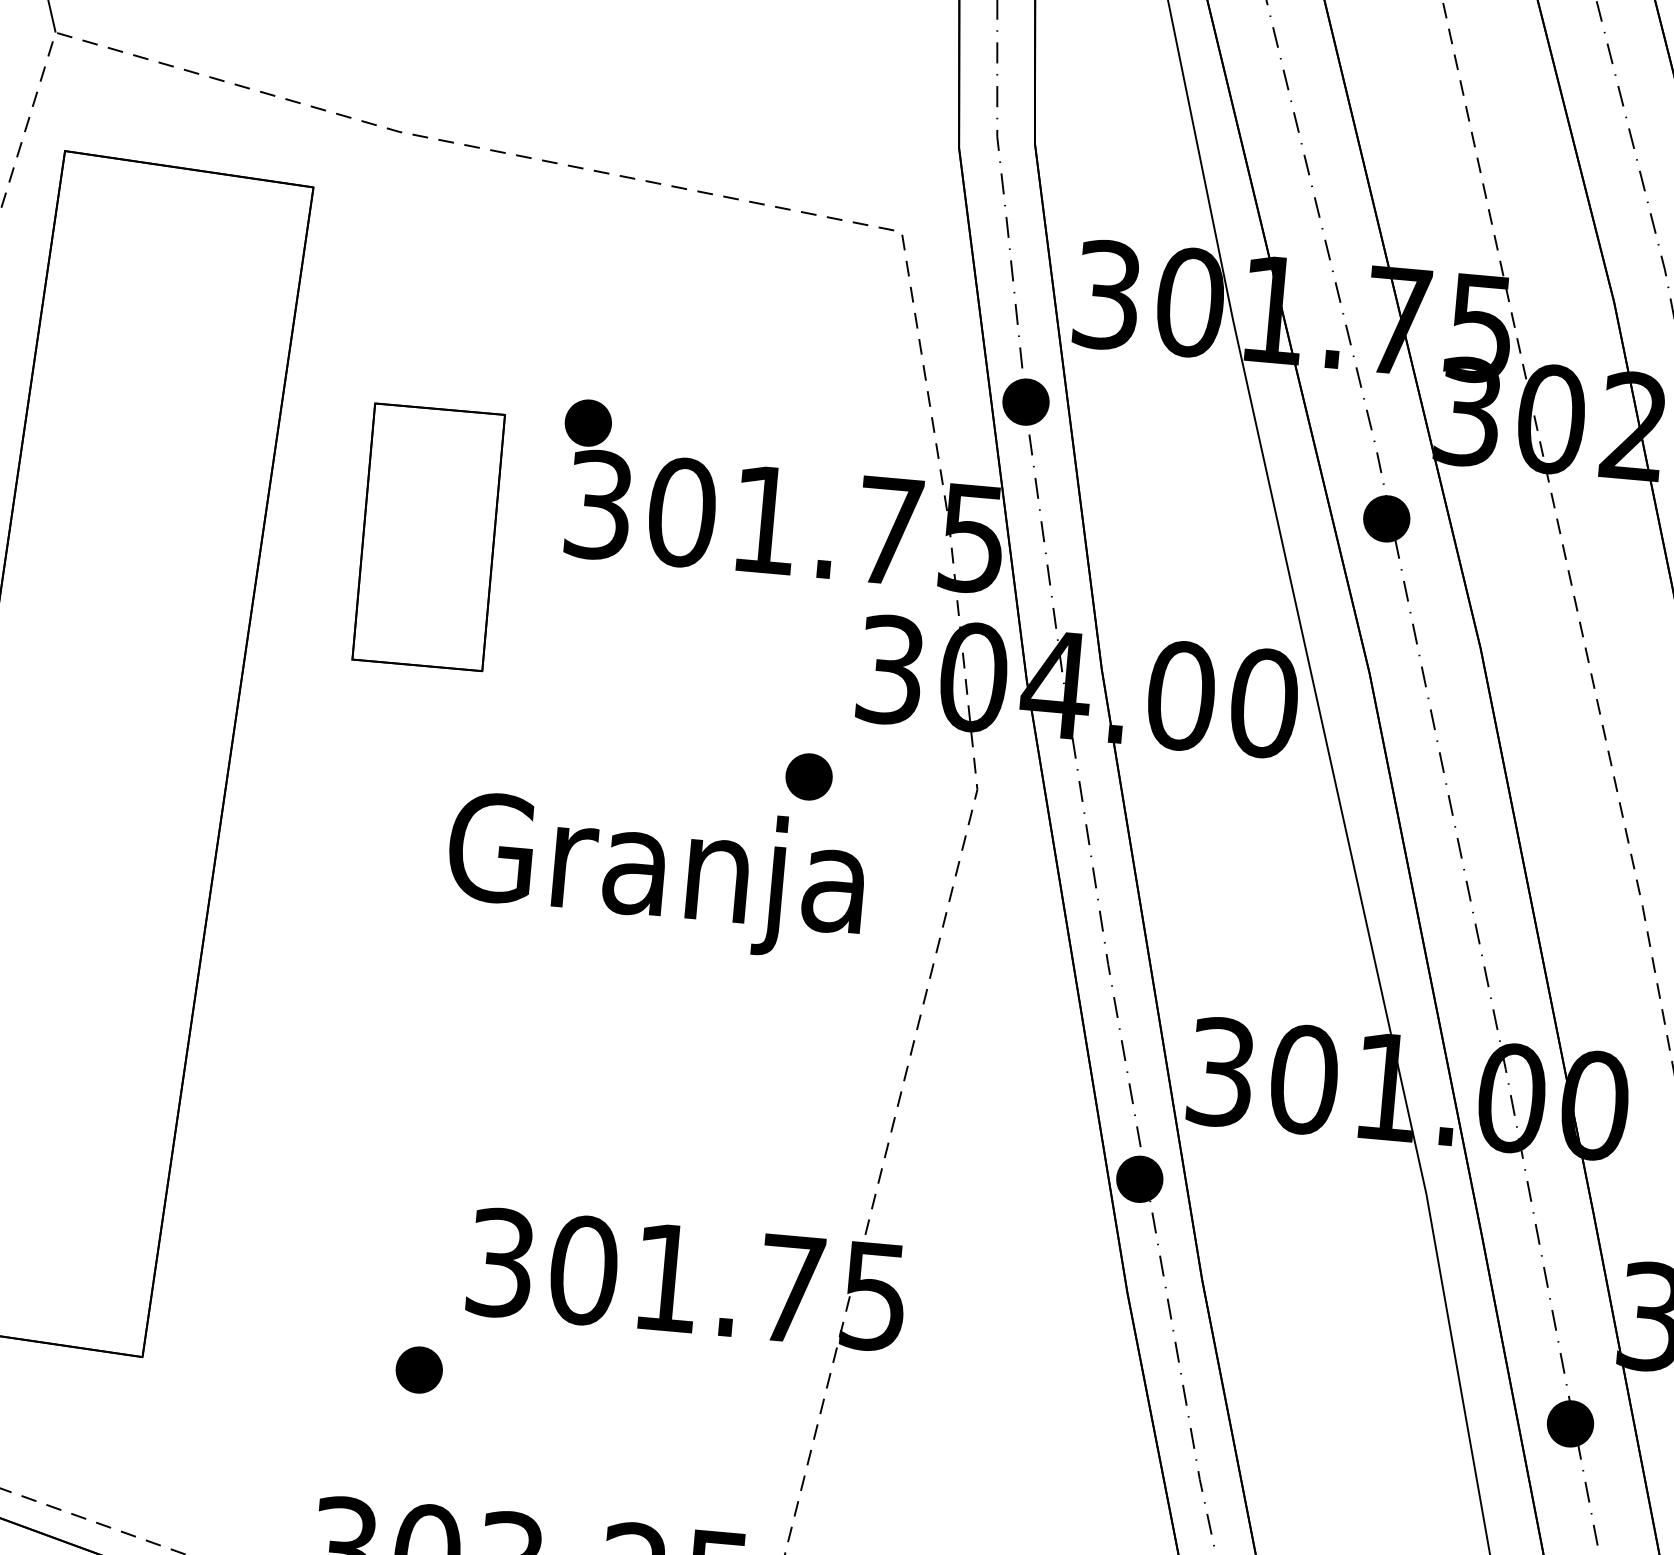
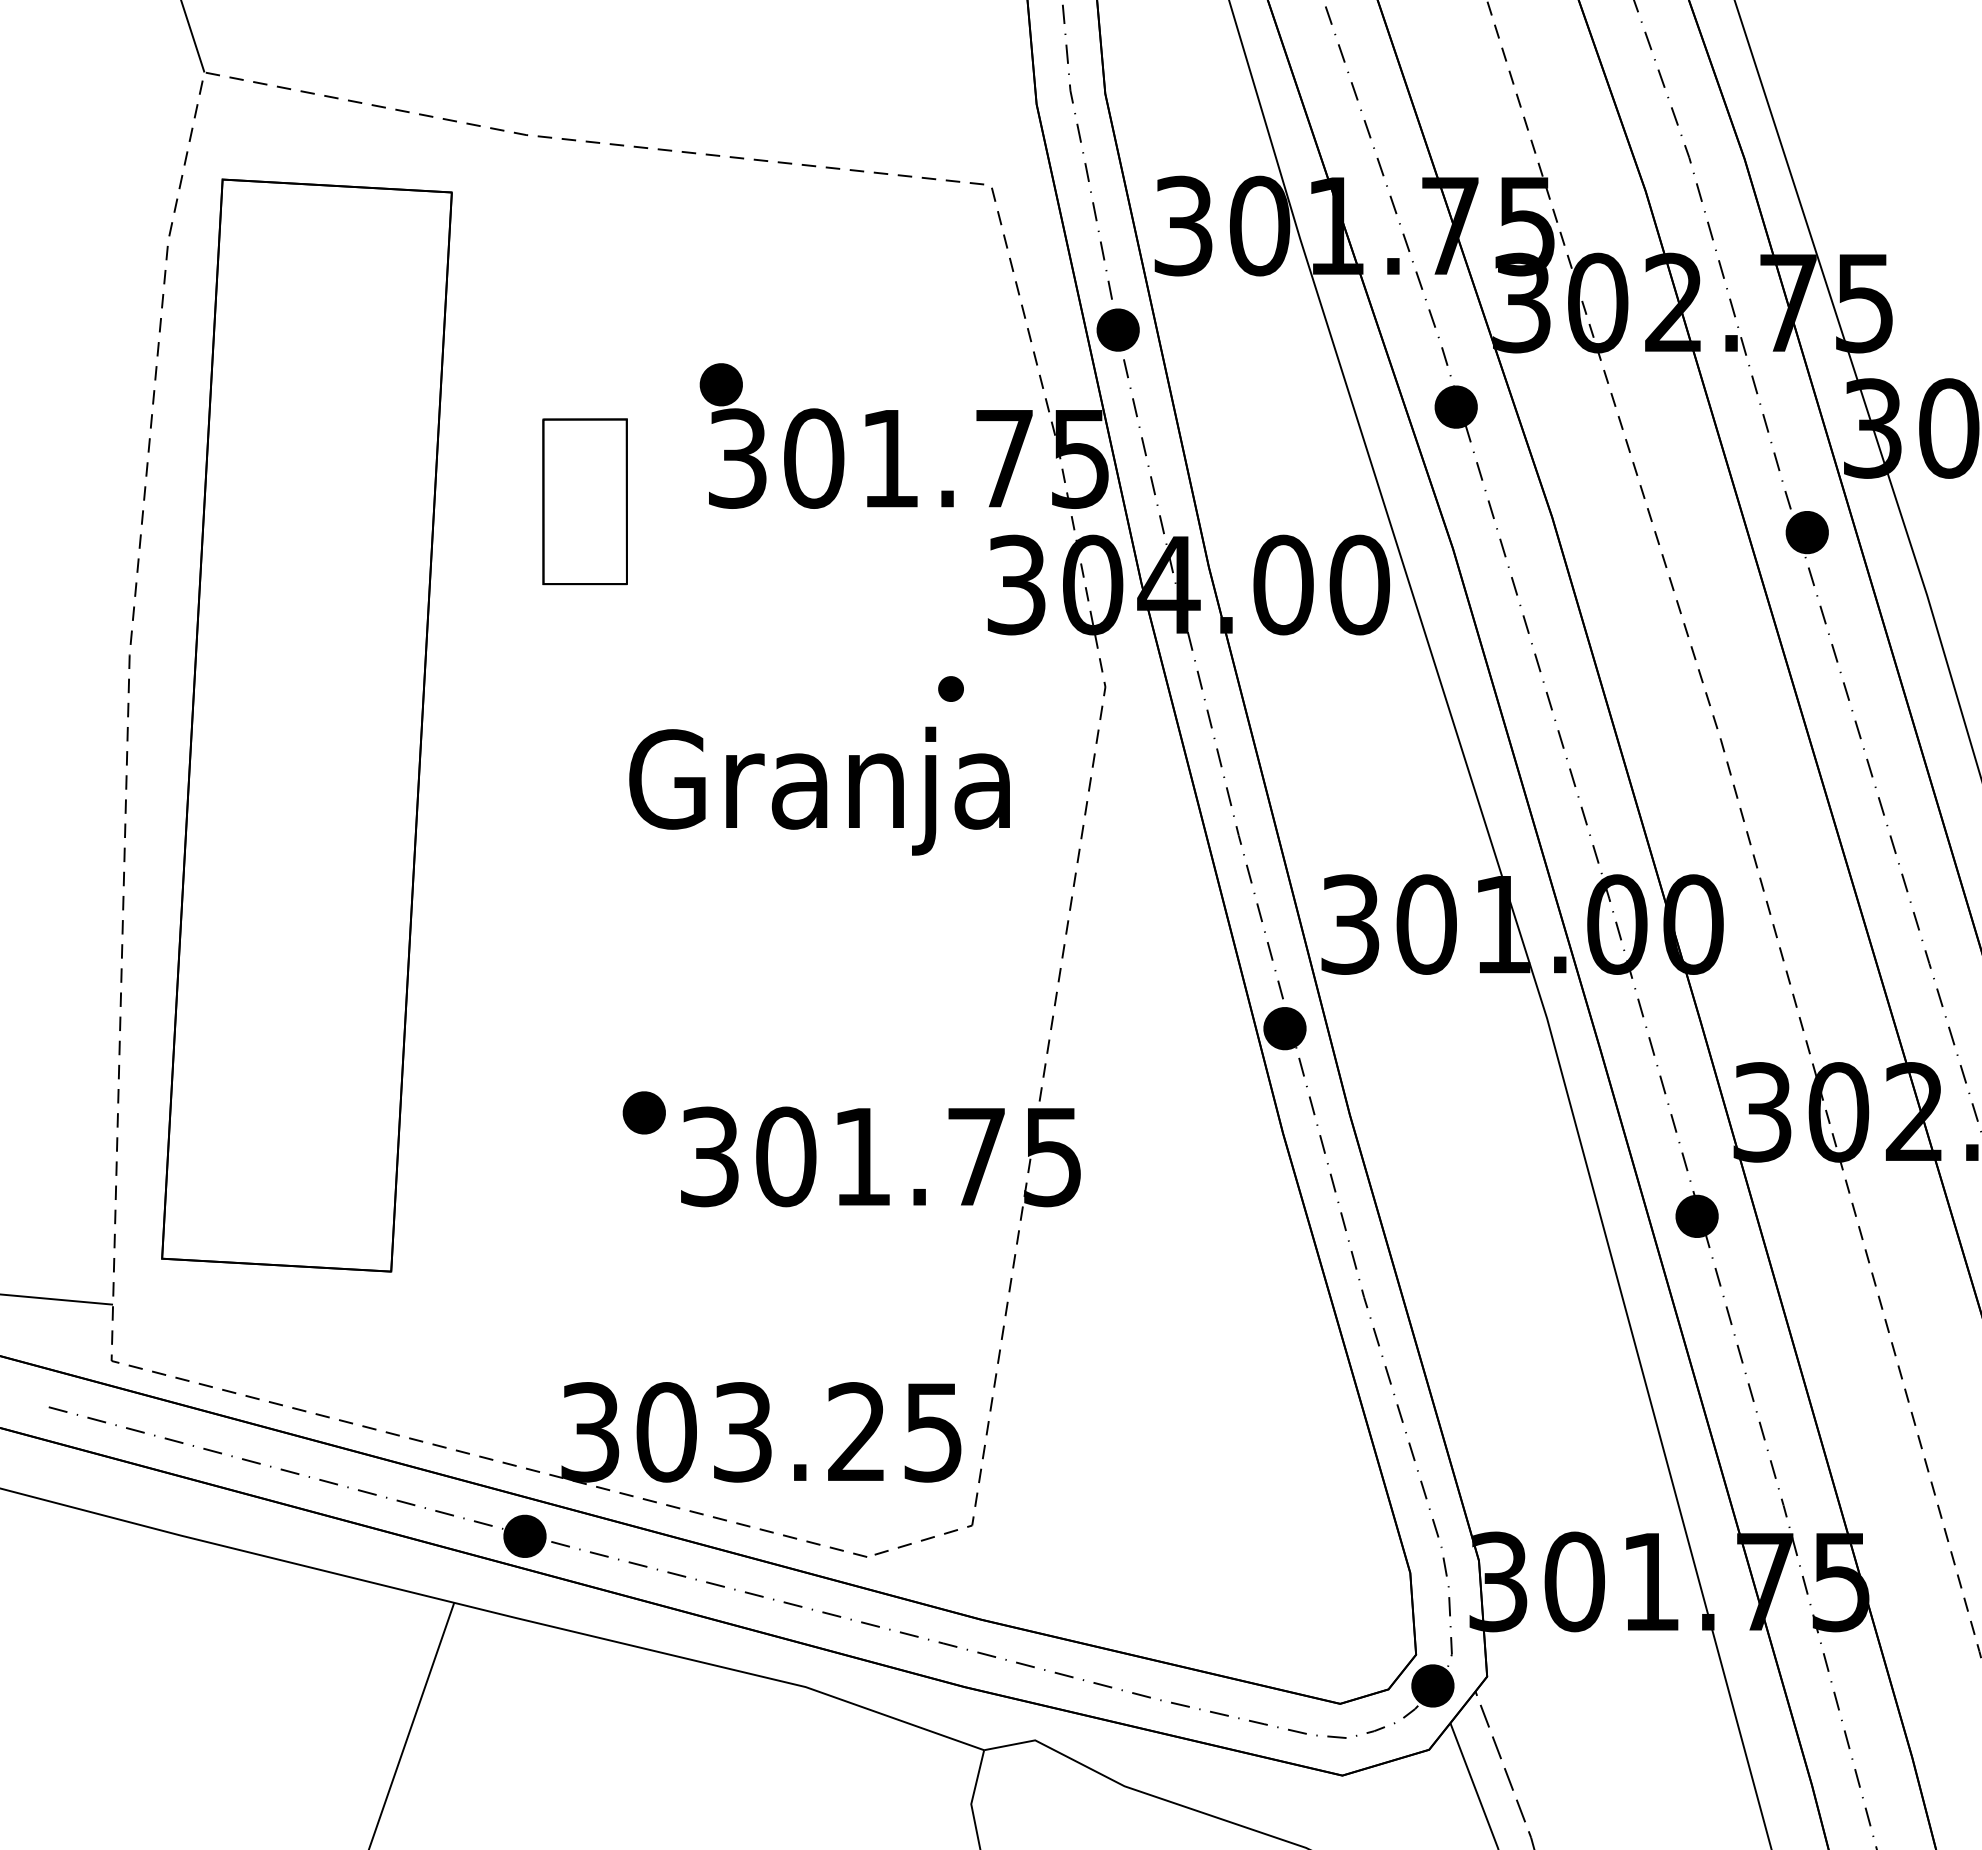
part: (427, 536) -> (584, 501), size x0.7
part: (808, 776) -> (950, 688), size x0.6
part: (418, 1369) -> (643, 1112), moved

